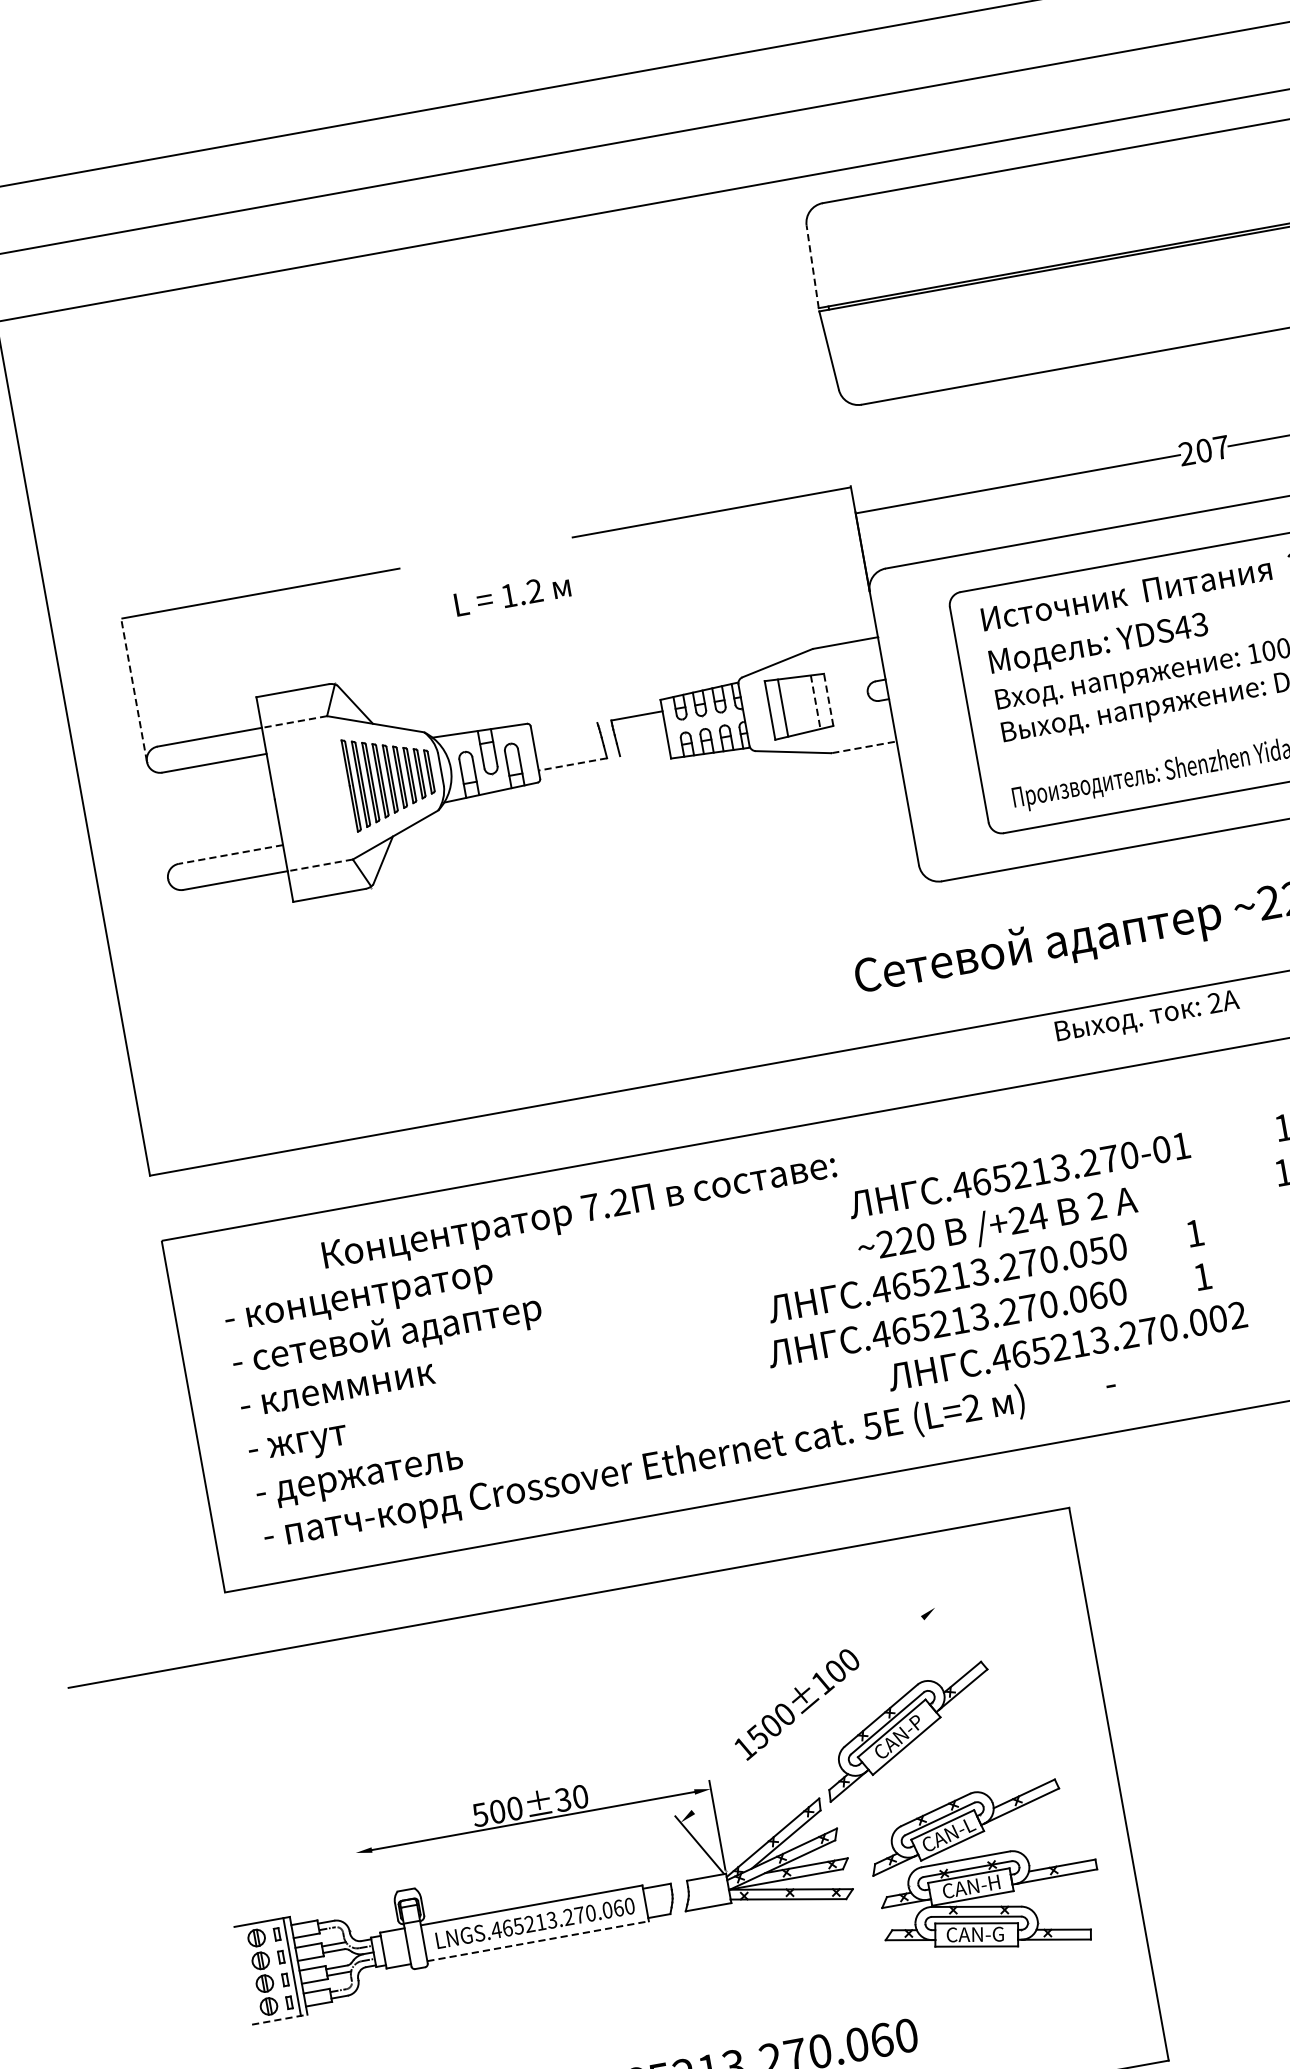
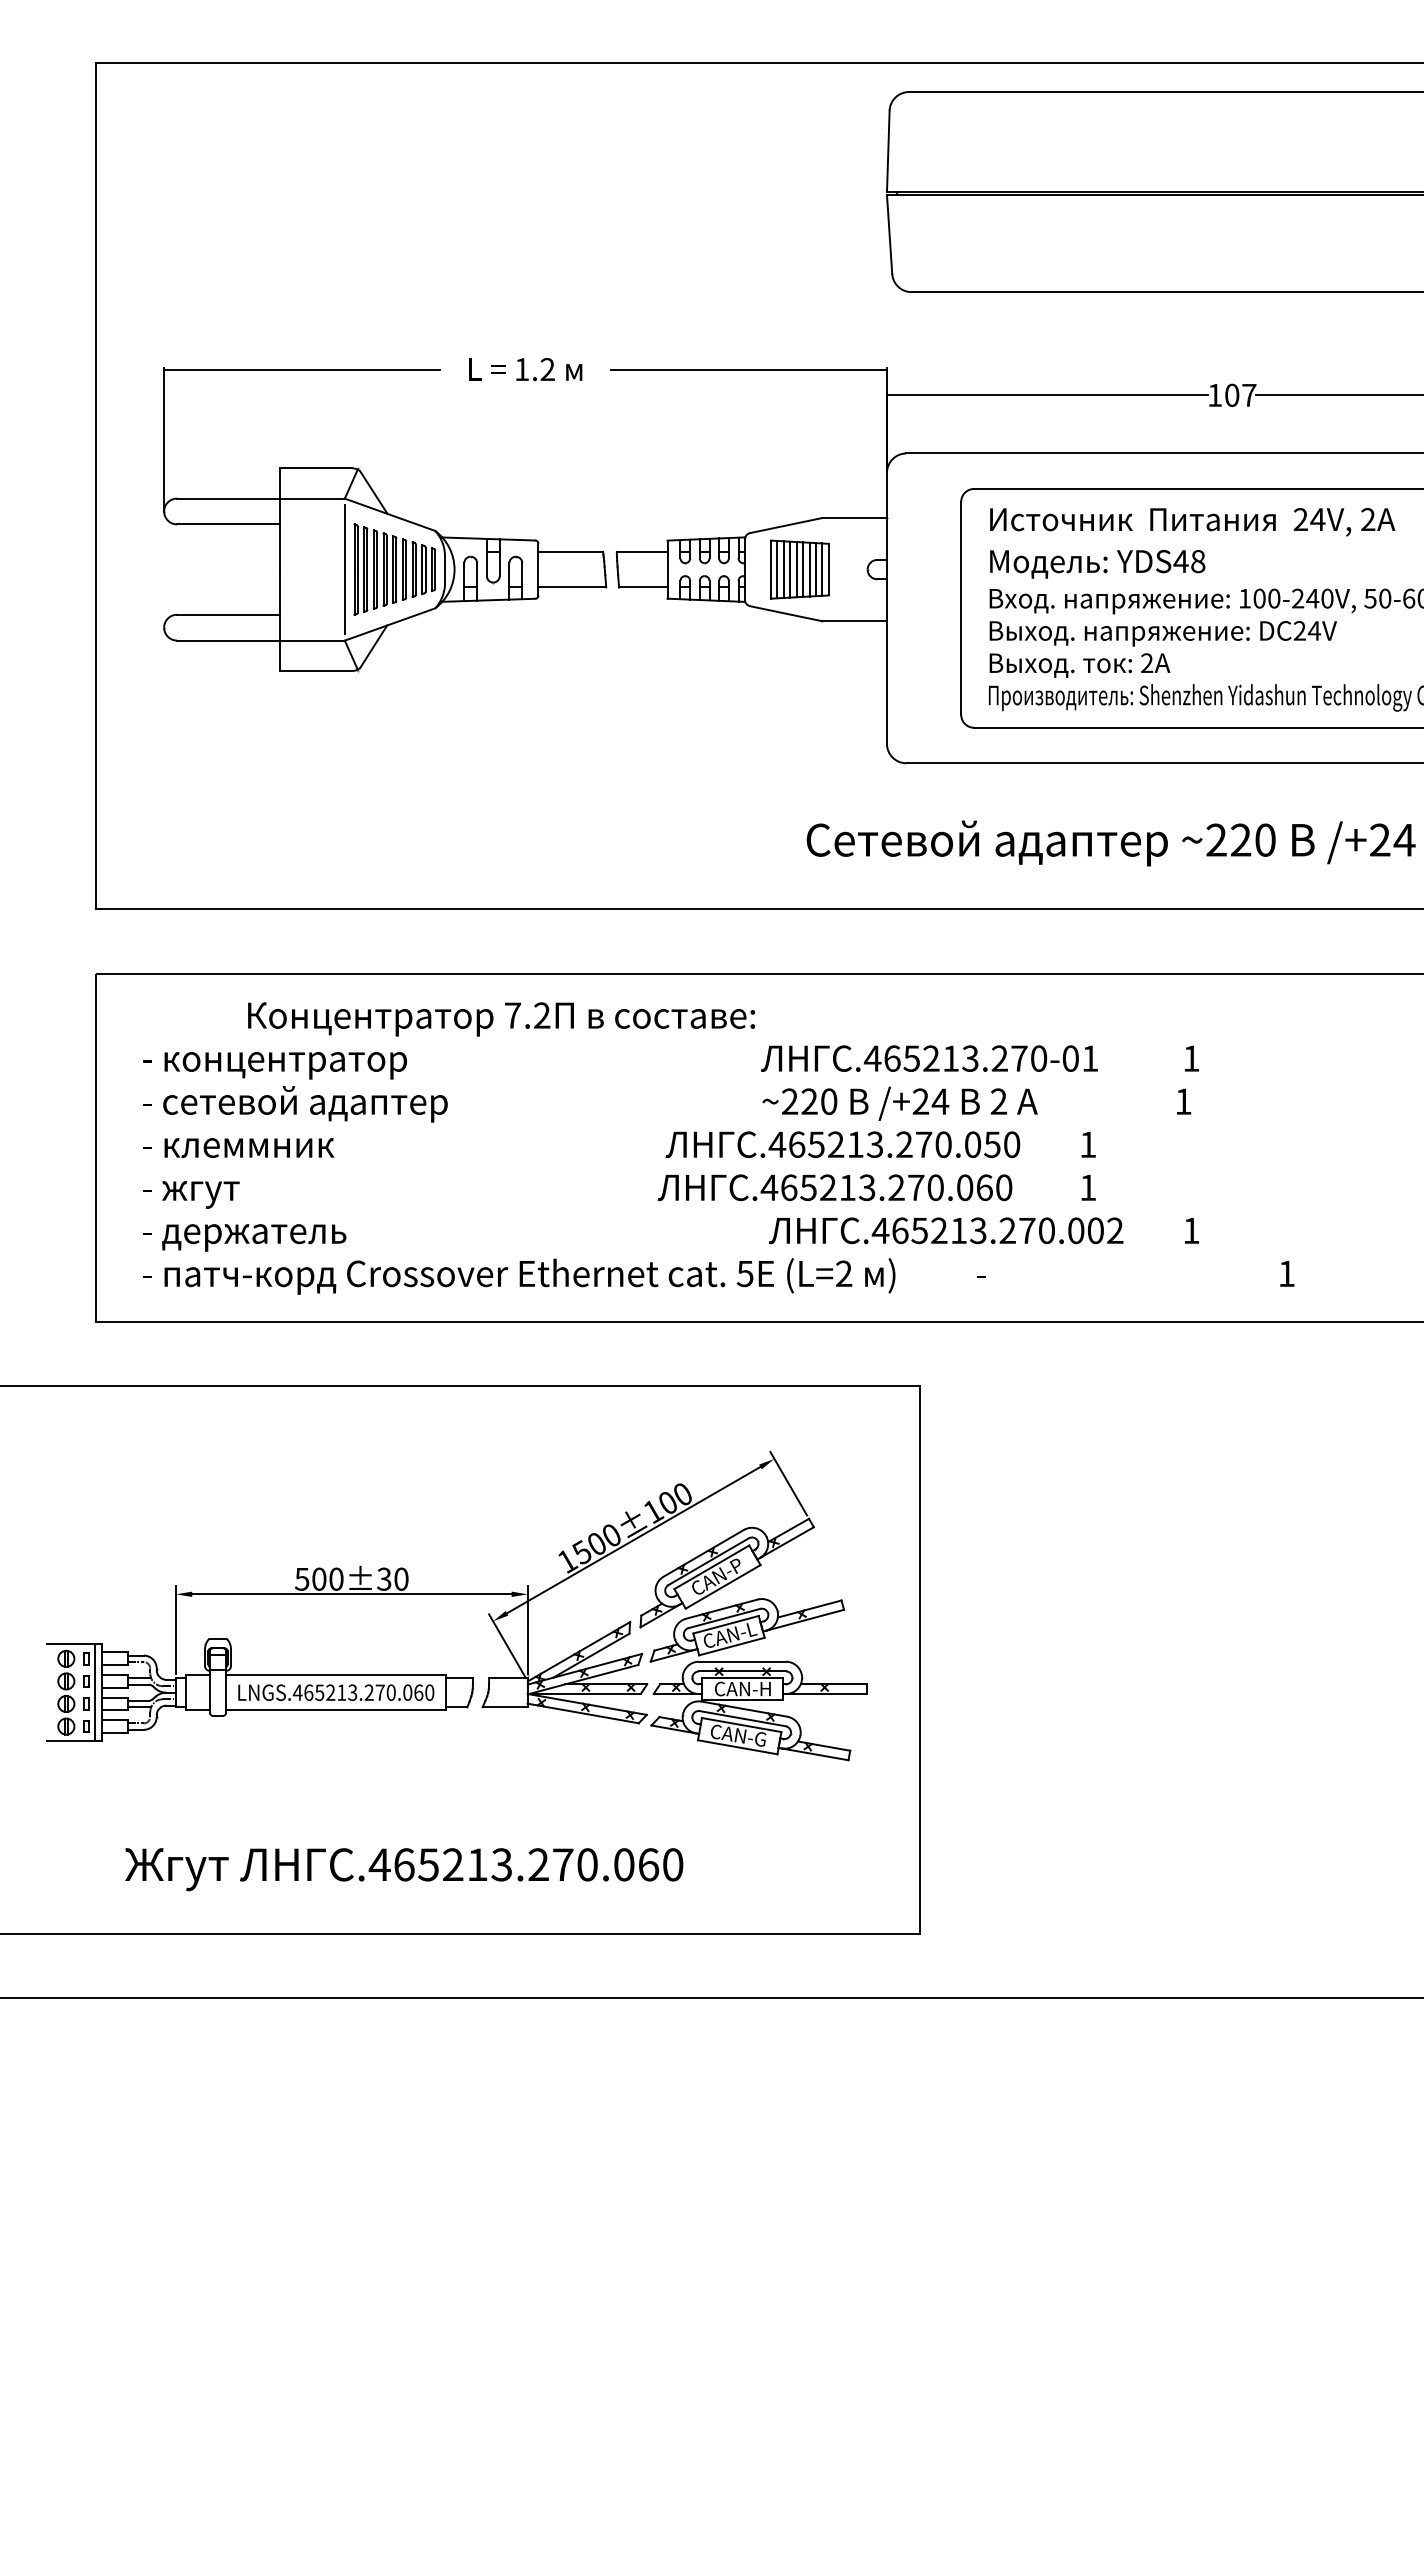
line: (812, 266) -> (888, 151), dashed -> solid
text: (1187, 452) -> (1215, 394), 207 -> 107
text: (512, 595) -> (525, 369), moved
text: (1200, 624) -> (1198, 561), YDS43 -> YDS48
line: (134, 689) -> (164, 439), dashed -> solid
line: (828, 699) -> (828, 569), dashed -> solid
line: (822, 700) -> (822, 569), added
line: (816, 702) -> (816, 569), dashed -> solid
line: (809, 703) -> (809, 569), added
line: (803, 704) -> (803, 569), added
line: (795, 705) -> (796, 569), added
line: (789, 706) -> (790, 569), added
line: (776, 709) -> (777, 569), added
line: (294, 721) -> (312, 498), dashed -> solid
line: (564, 728) -> (570, 551), added
line: (864, 747) -> (855, 621), dashed -> solid
line: (644, 751) -> (643, 587), added
line: (573, 764) -> (572, 587), dashed -> solid
line: (339, 787) -> (344, 569), added
line: (230, 854) -> (228, 614), dashed -> solid
line: (320, 865) -> (312, 640), dashed -> solid
text: (1147, 1017) -> (1079, 665), moved
line: (953, 1629) -> (788, 1483), added
line: (807, 1714) -> (633, 1539), added
part: (985, 1874) -> (758, 1679), moved
line: (362, 1889) -> (176, 1630), added
line: (537, 1941) -> (335, 1710), dashed -> solid
line: (279, 2020) -> (74, 1741), dashed -> solid

